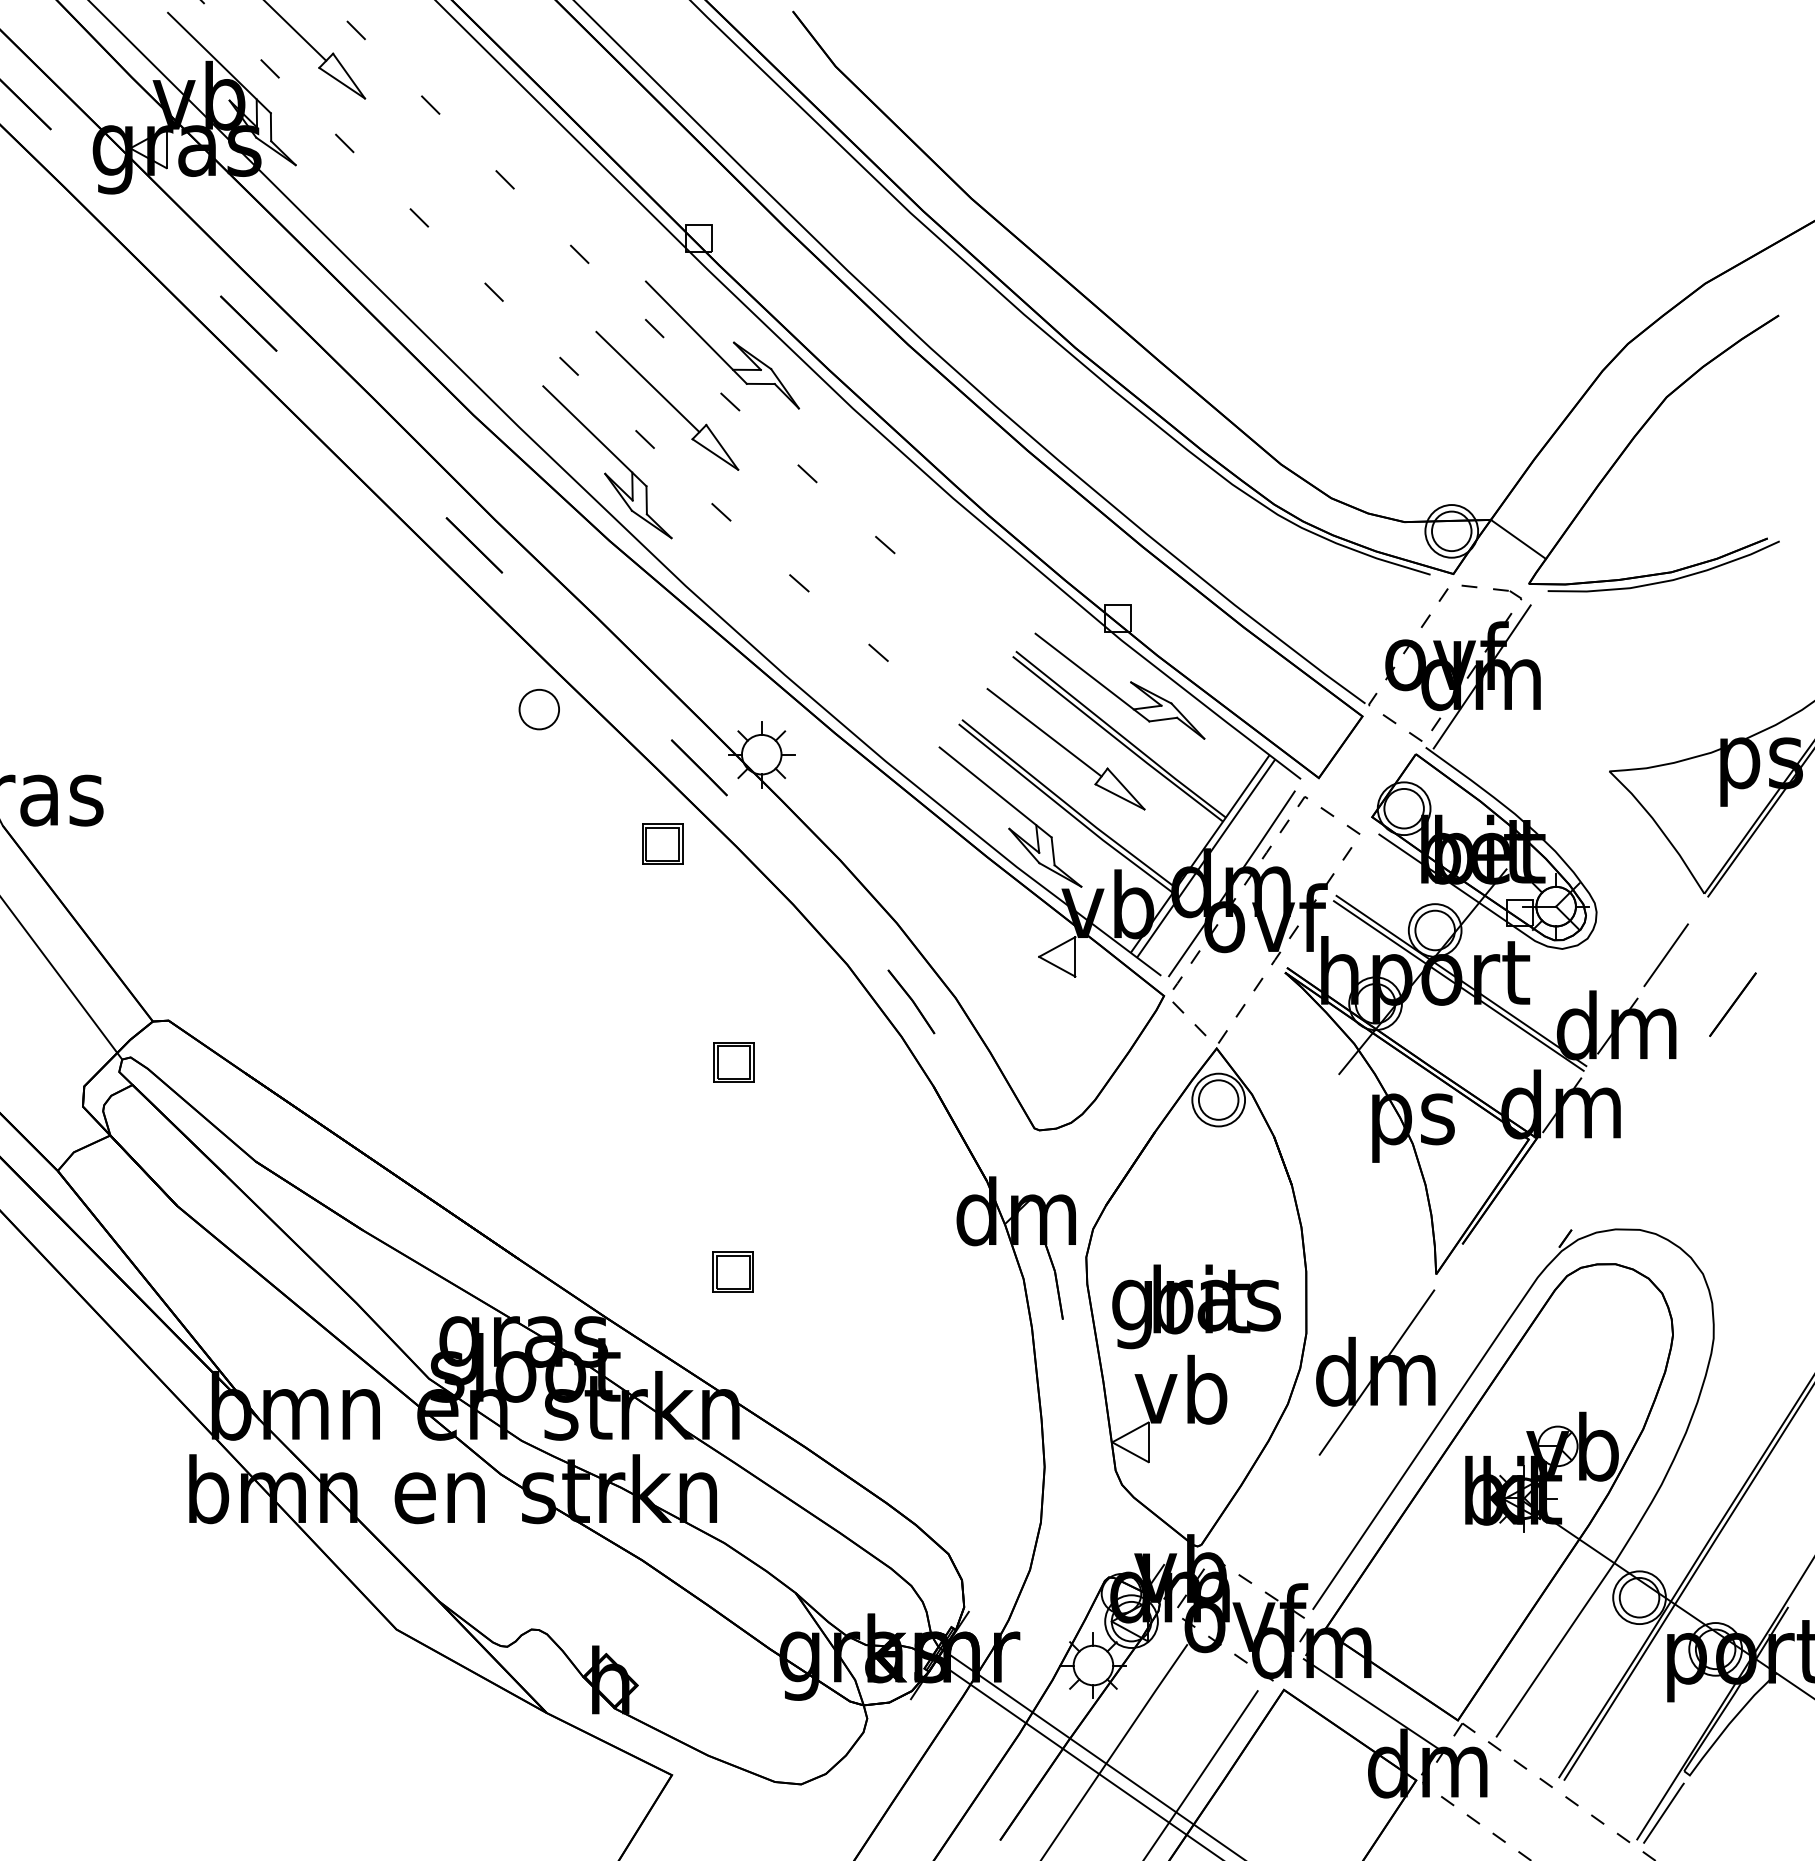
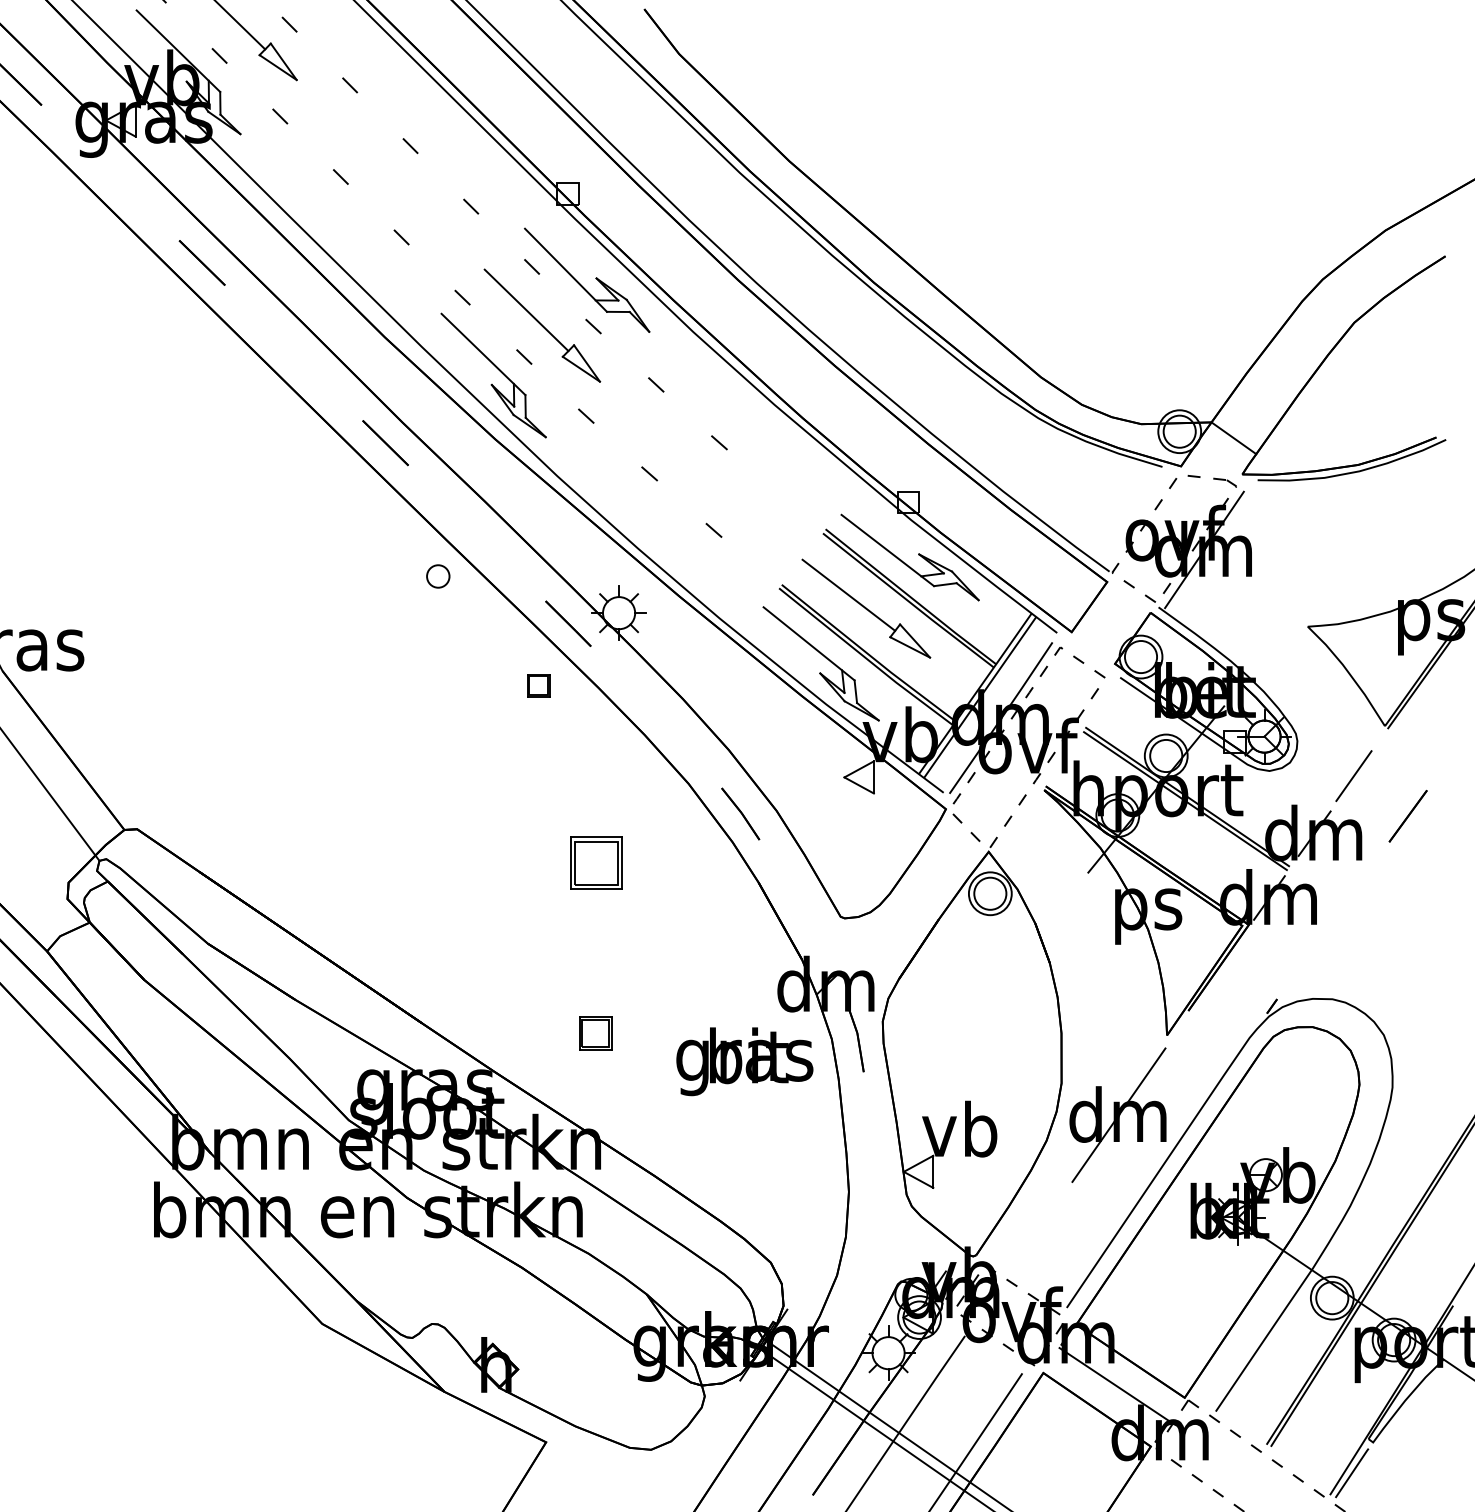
part: (538, 709) -> (437, 576), size x0.7
part: (662, 843) -> (538, 685), size x0.7
part: (733, 1062) -> (596, 863), size x1.6
text: (1196, 1306) -> (744, 1061), moved

